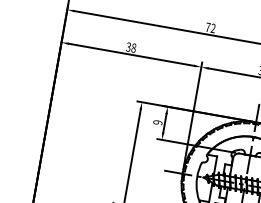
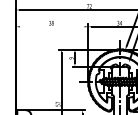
line: (132, 54) -> (52, 26), removed

